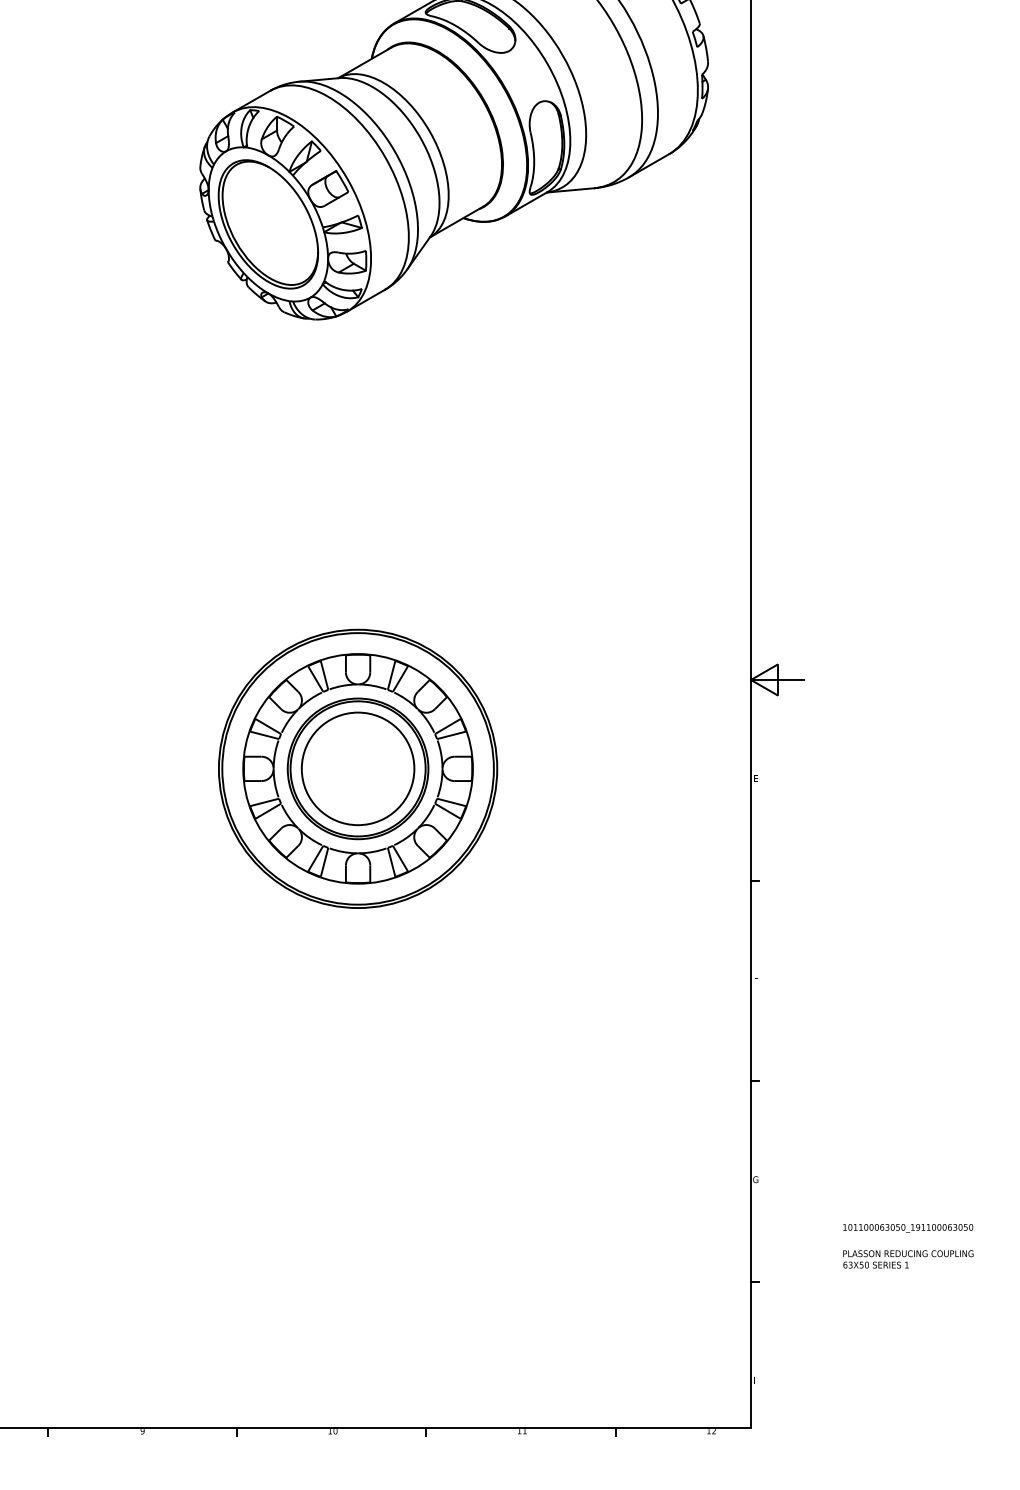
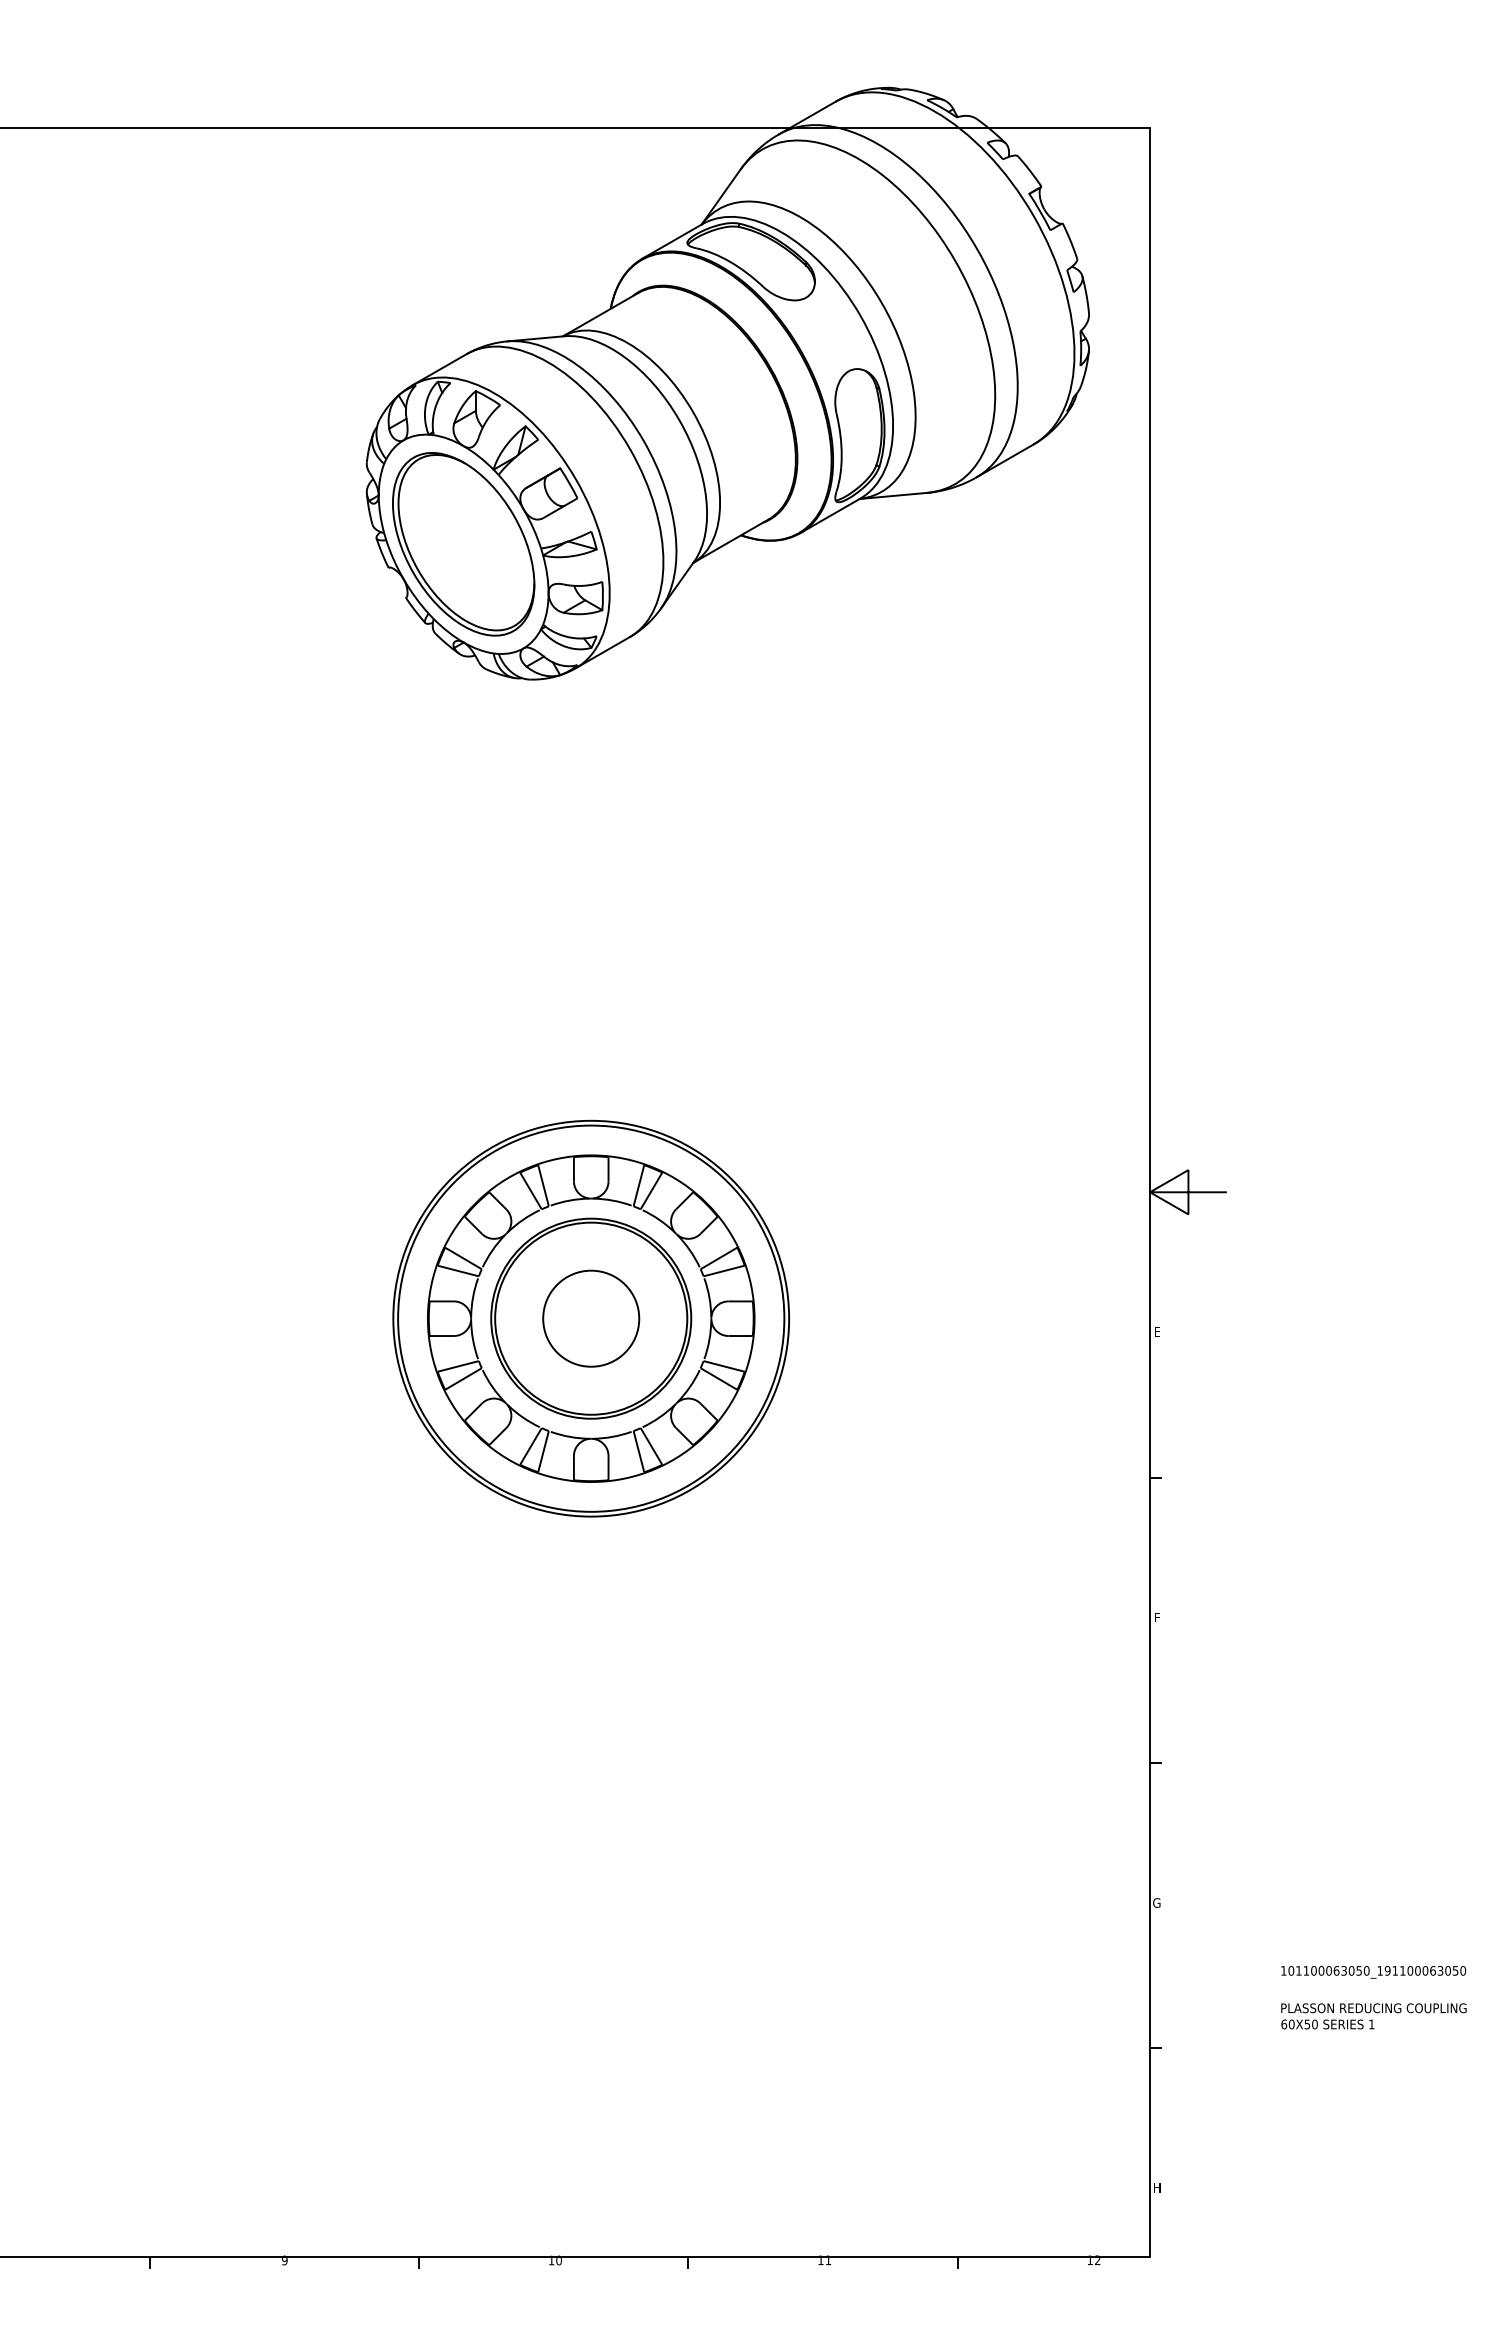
circle: (358, 768) -> (591, 1318), size x0.6
text: (850, 1265) -> (1291, 2024), 63X50 -> 60X50

